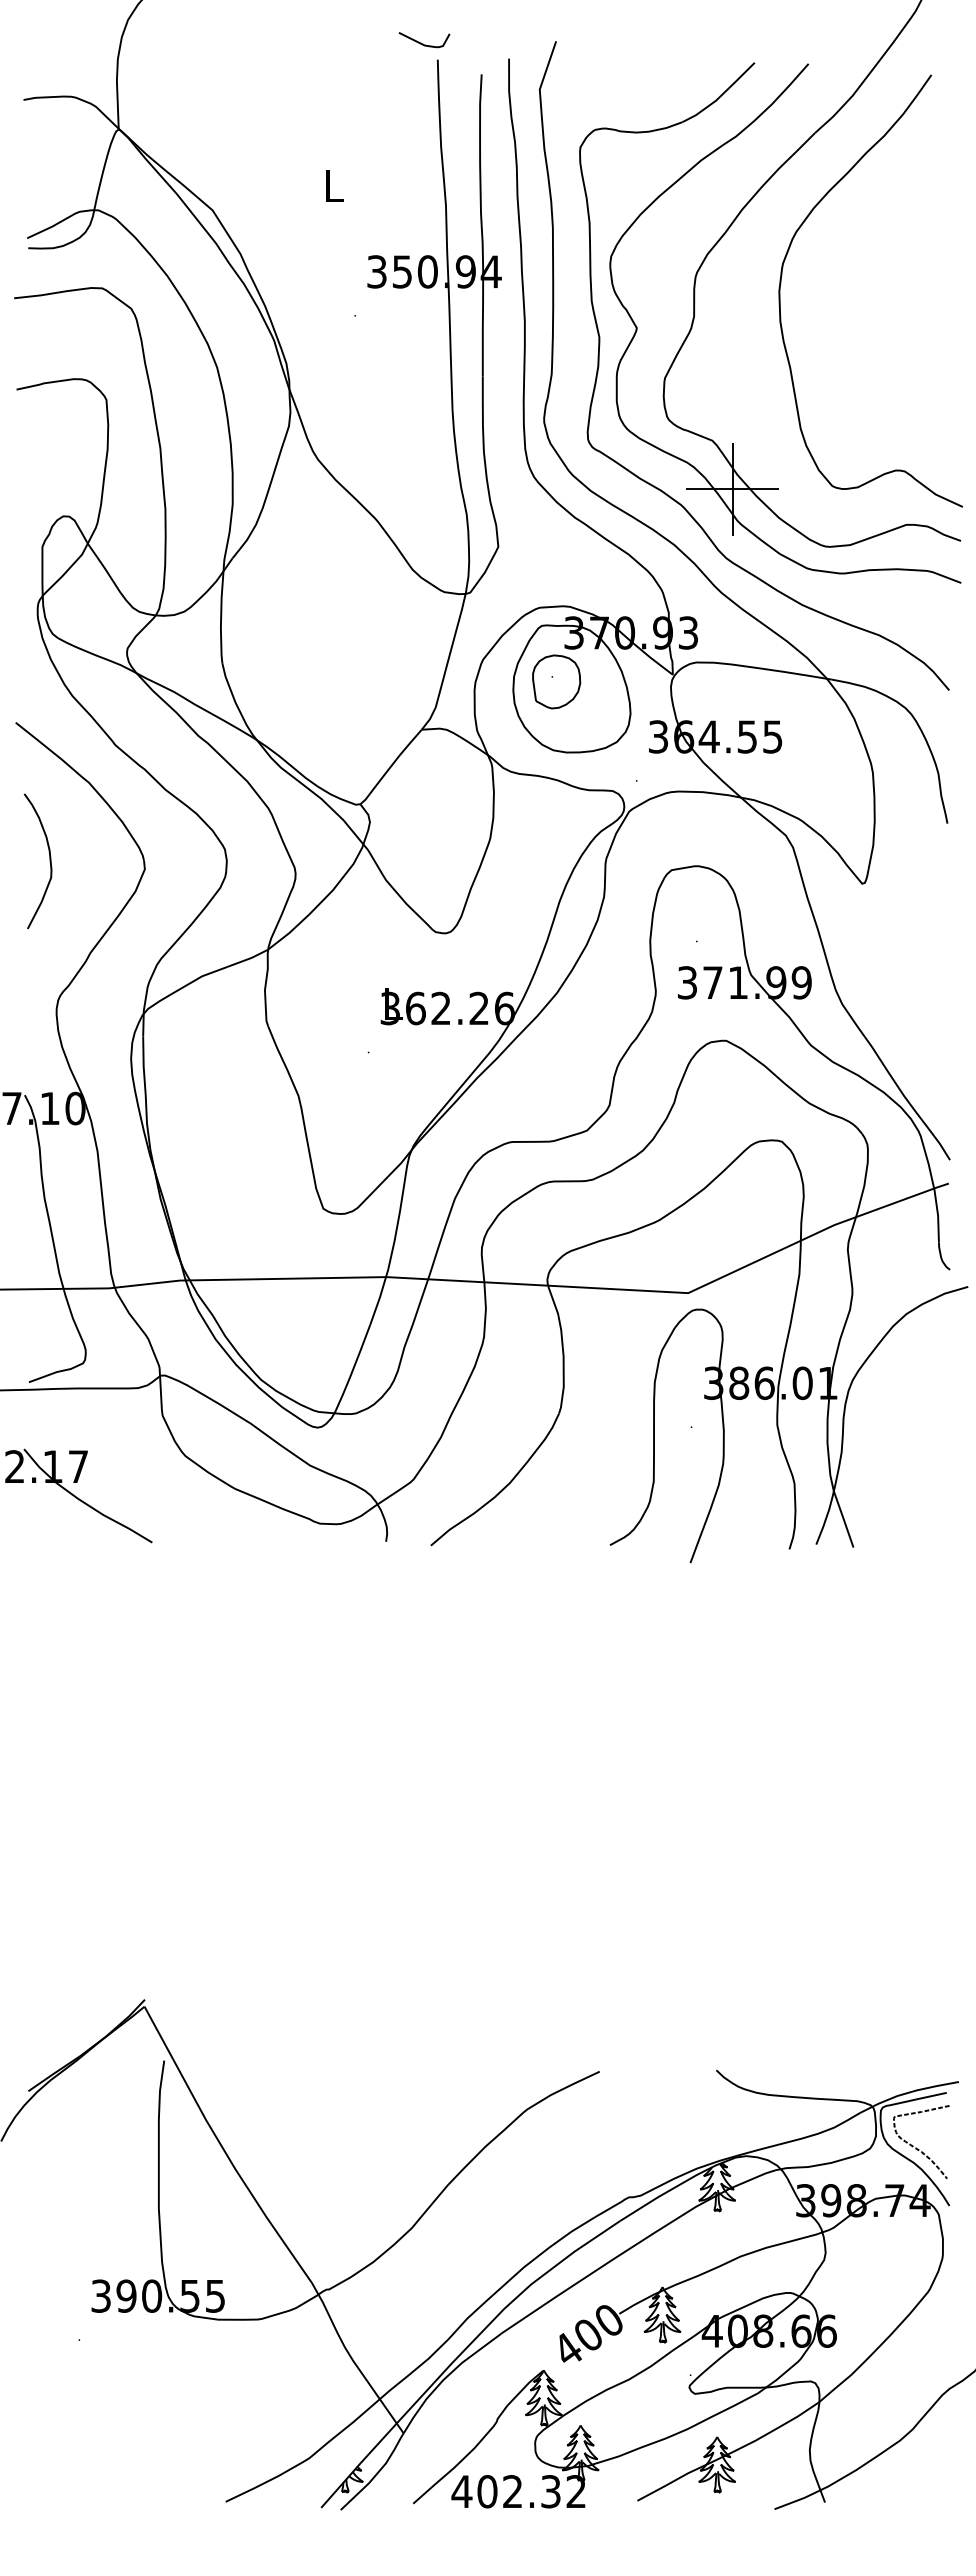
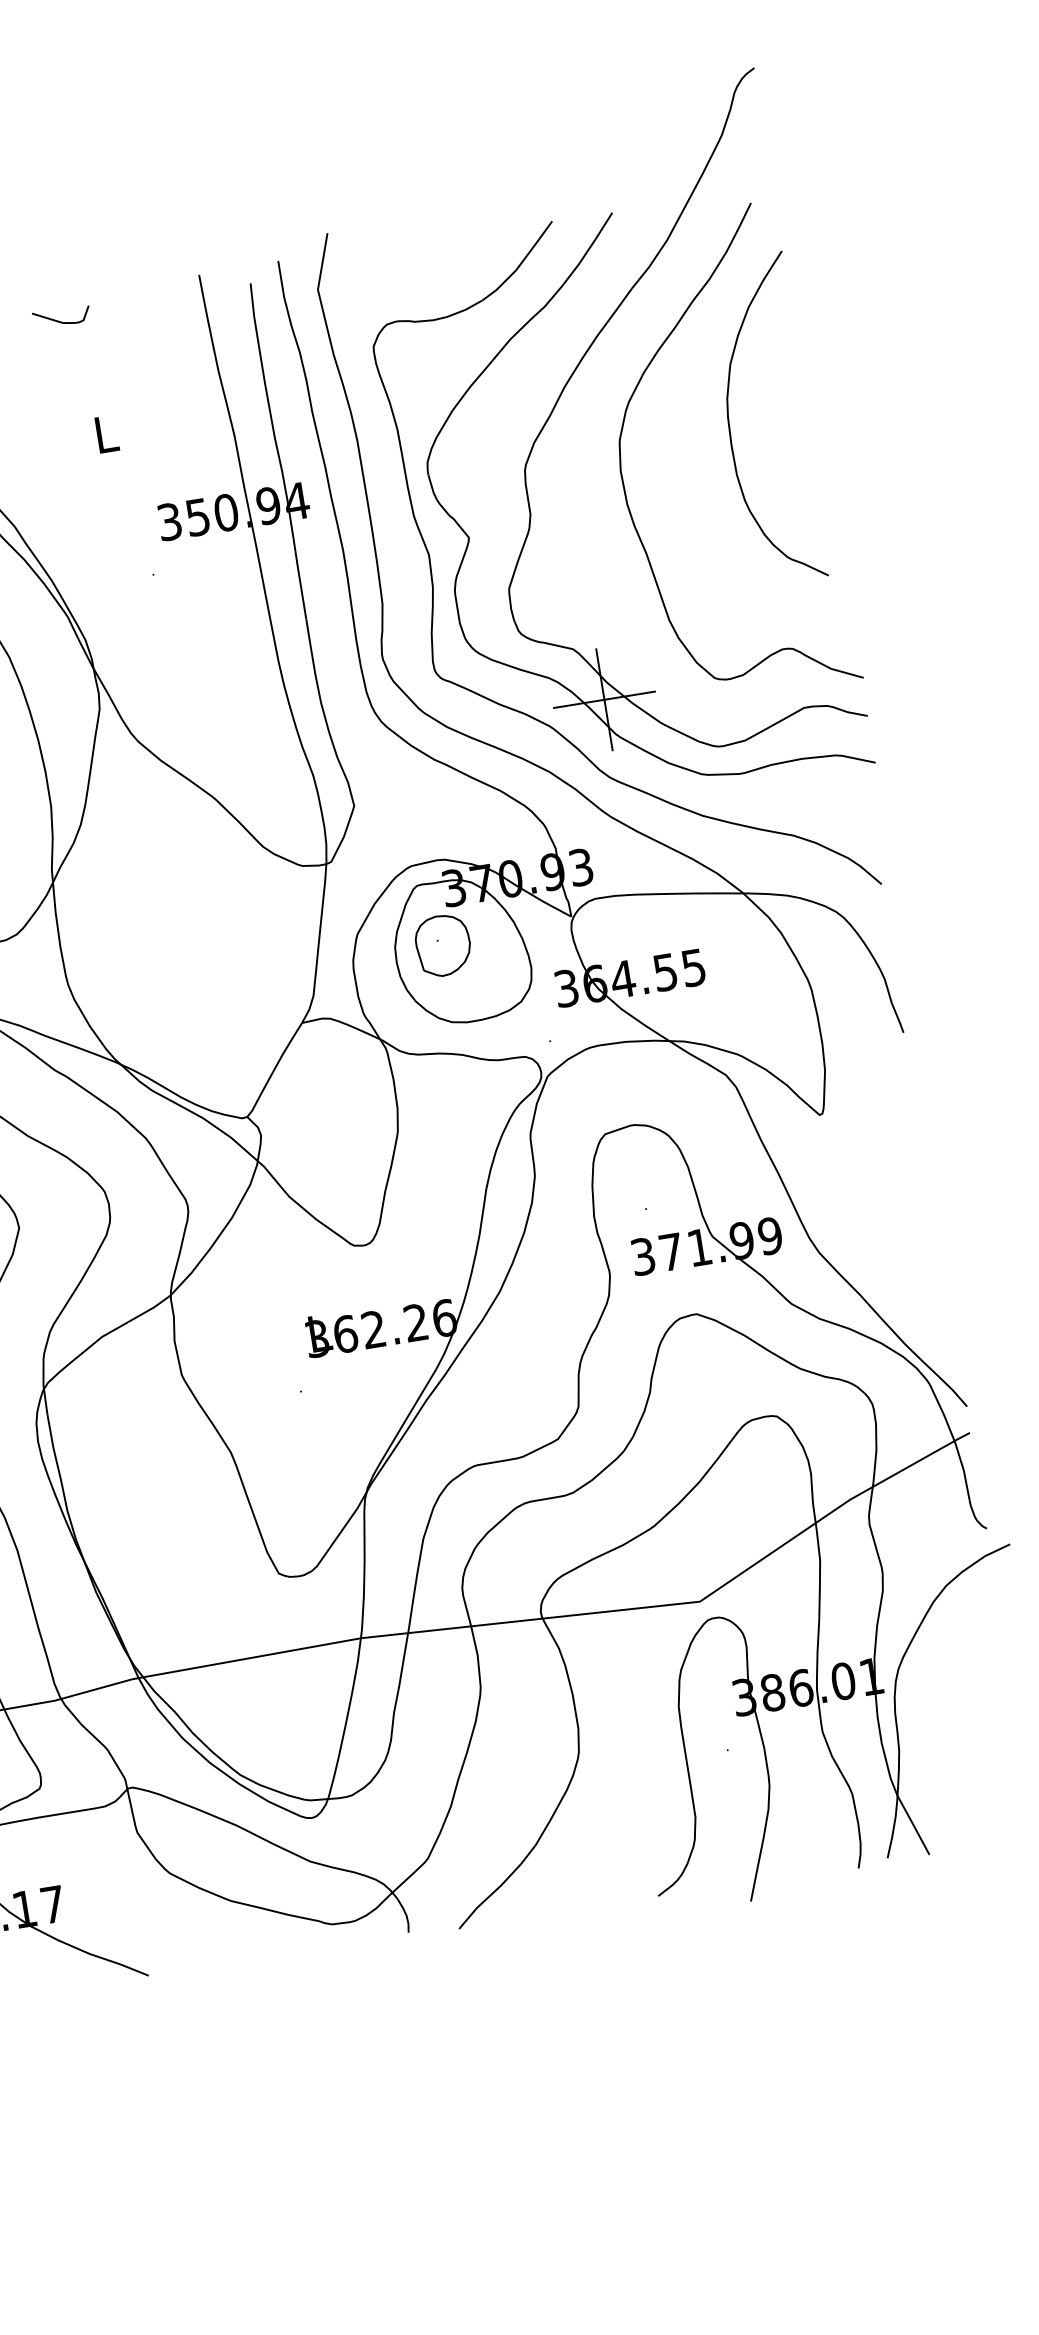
curve: (423, 43) -> (61, 321), moved
curve: (881, 266) -> (729, 425), added

